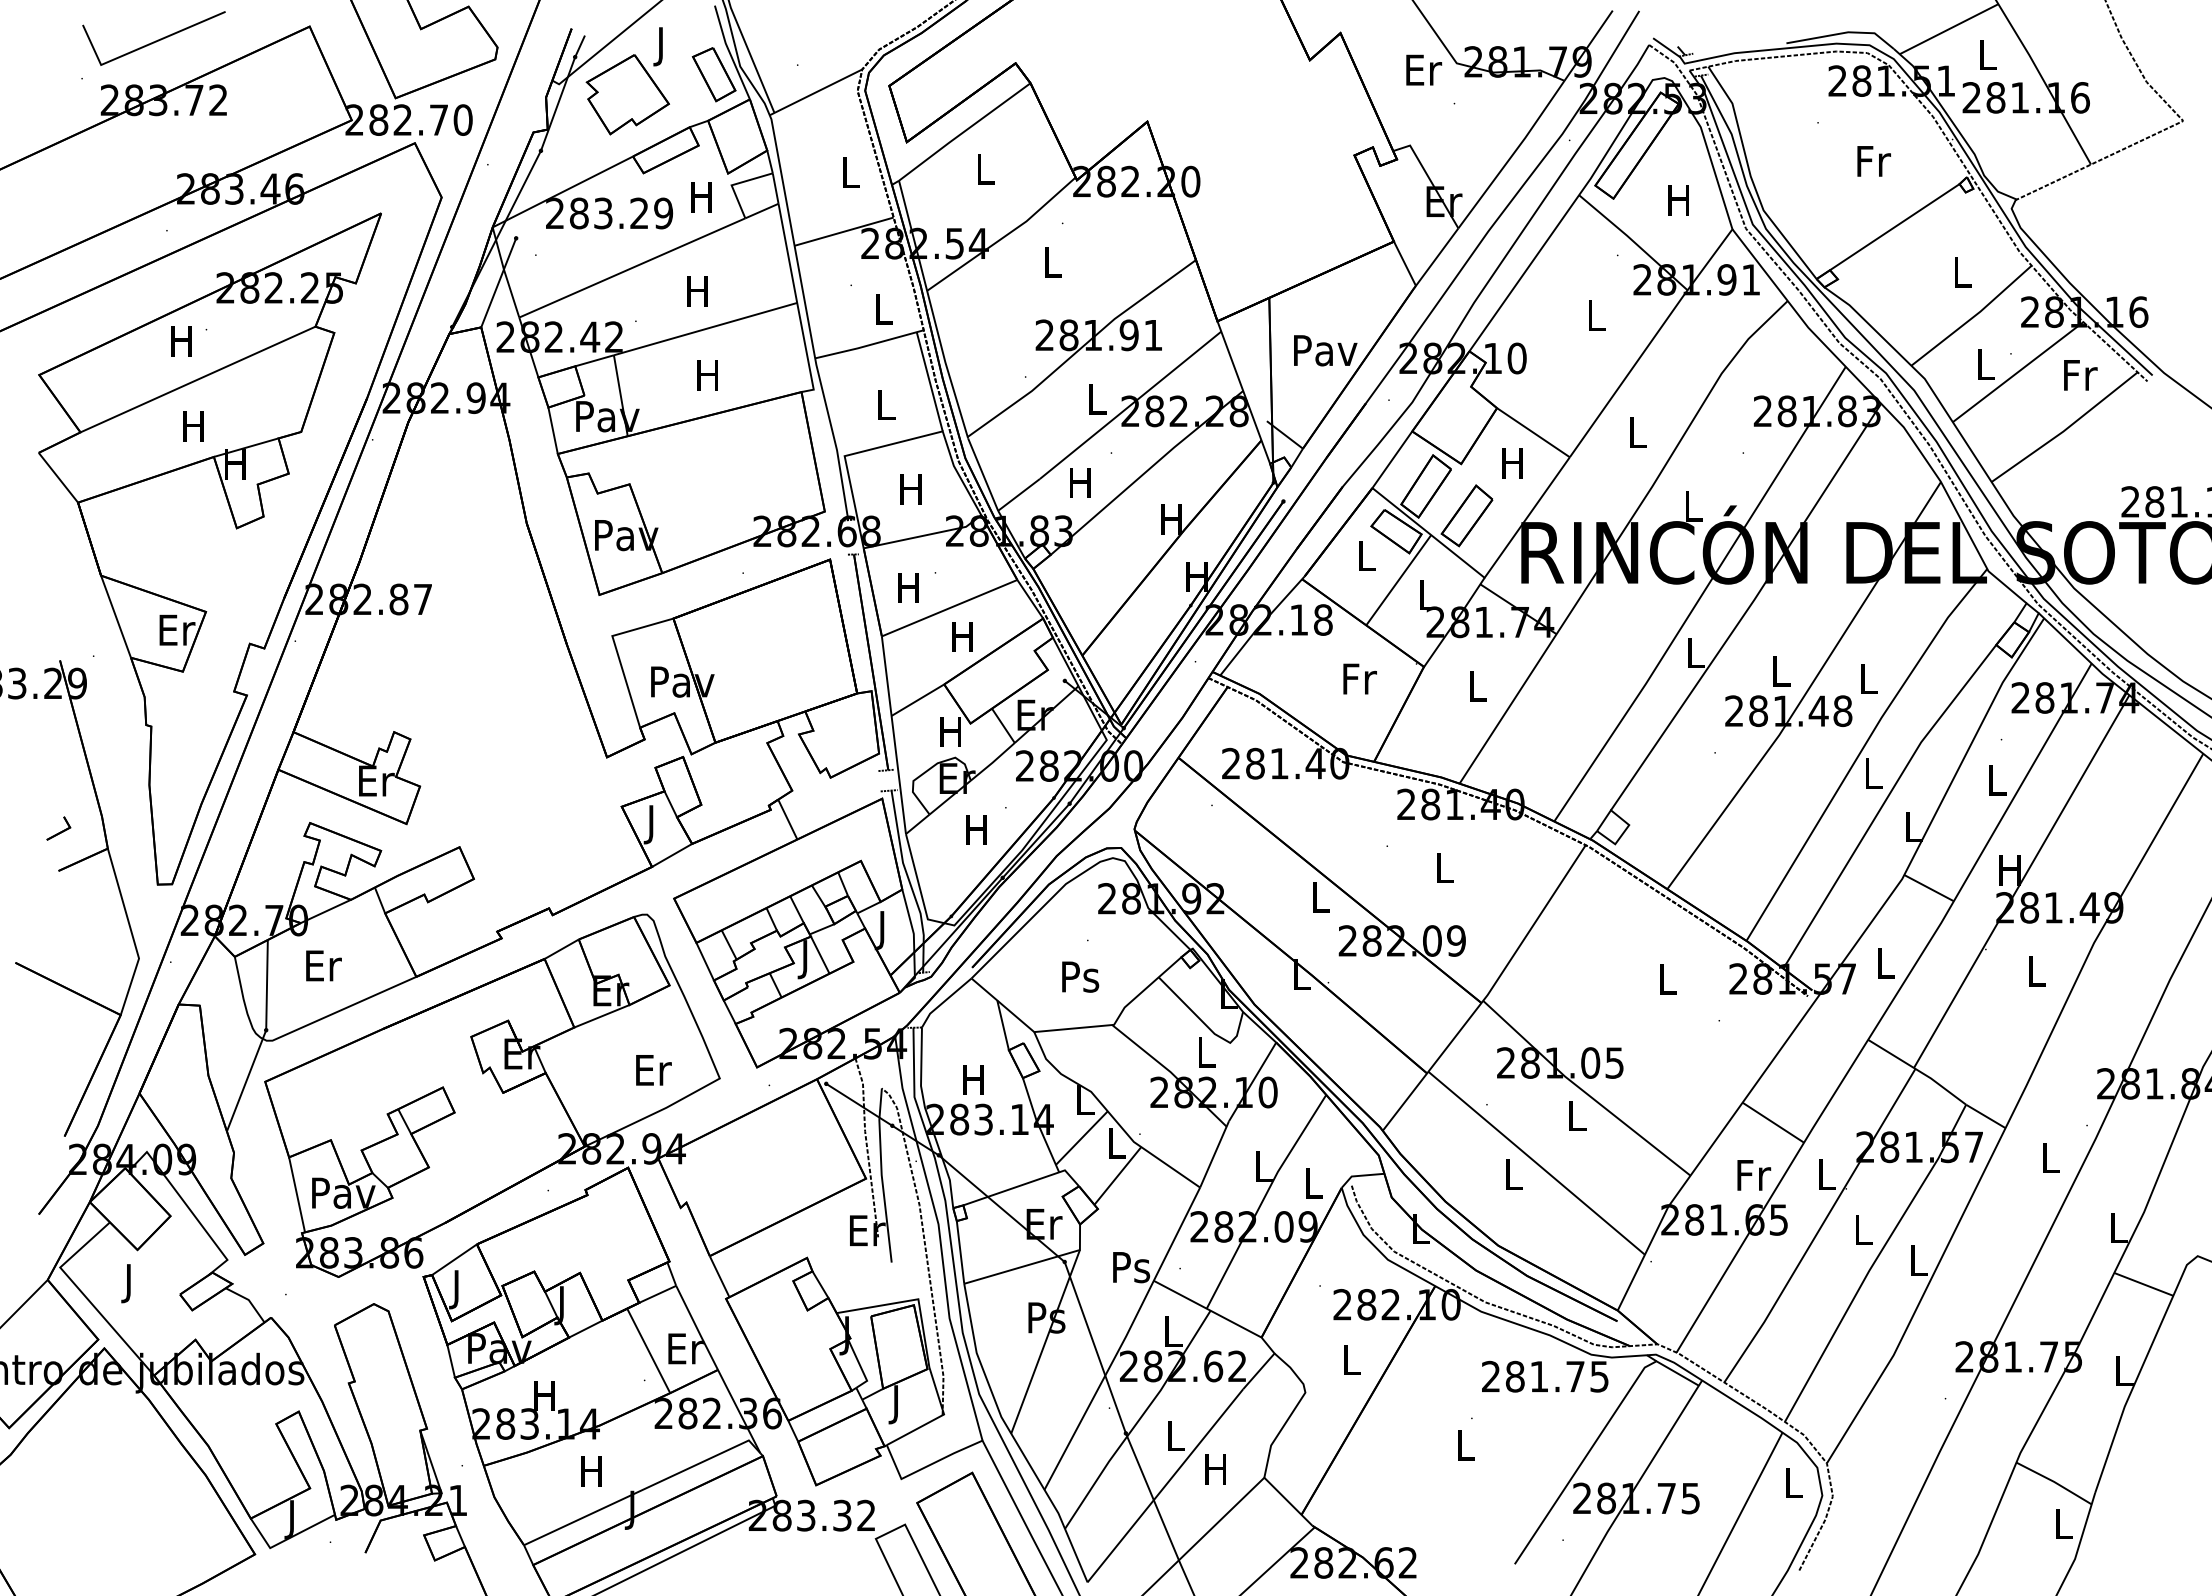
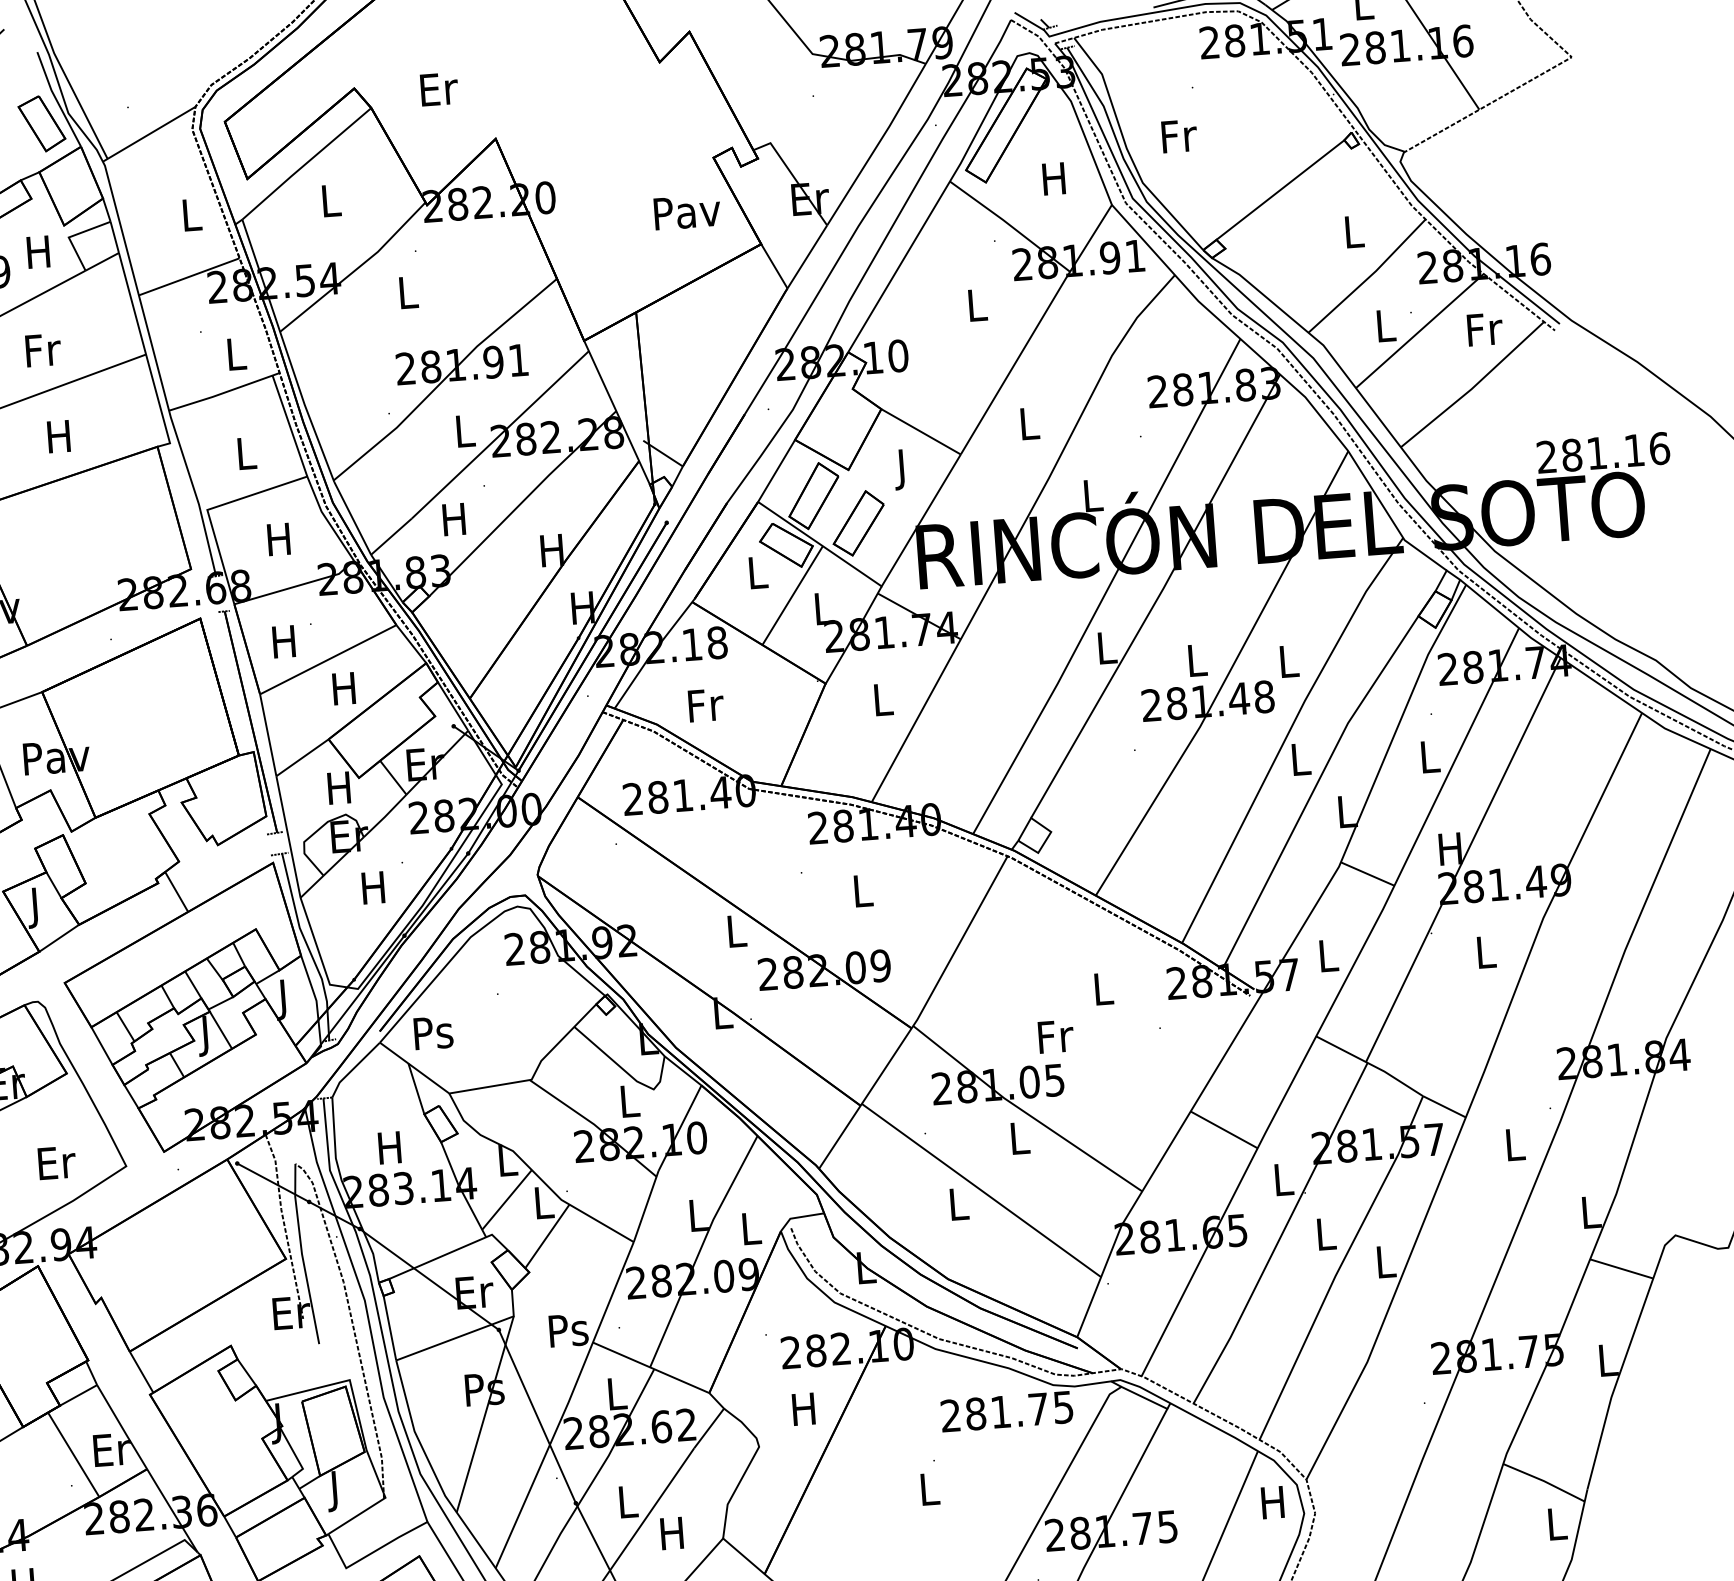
text: (1424, 69) -> (439, 88), moved
text: (1873, 161) -> (1178, 136), moved
text: (699, 291) -> (43, 350), H -> Fr
text: (1325, 350) -> (687, 212), moved
text: (1512, 467) -> (902, 469), H -> J
text: (1359, 678) -> (705, 704), moved
text: (1080, 976) -> (433, 1032), moved
text: (1754, 1175) -> (1056, 1036), moved
text: (1350, 1359) -> (803, 1408), L -> H
text: (1793, 1482) -> (1273, 1502), L -> H

